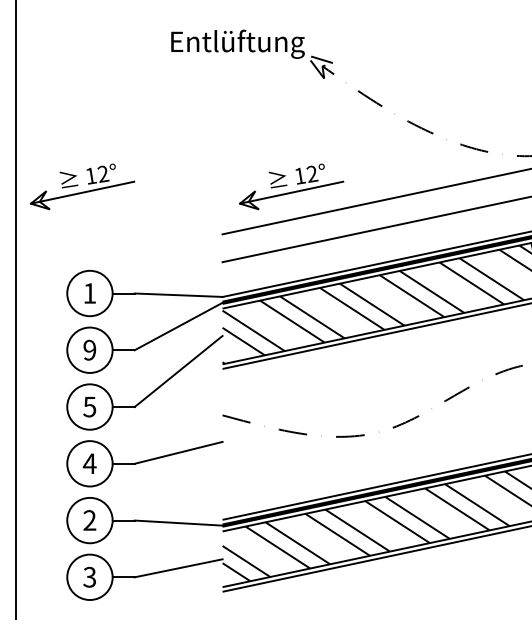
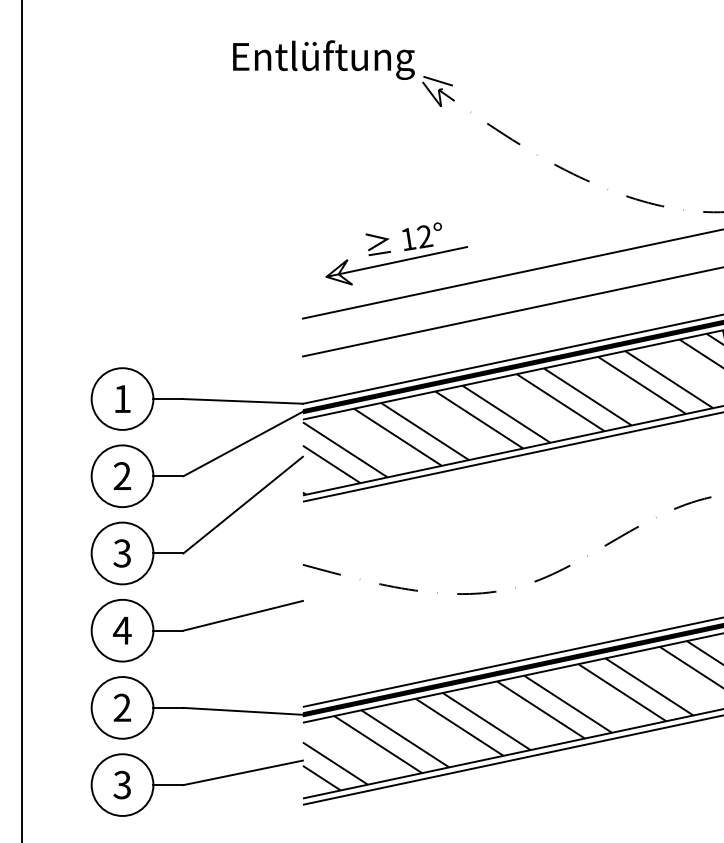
part: (82, 186) -> (112, 253), removed
text: (89, 350) -> (121, 476), 9 -> 2
text: (90, 406) -> (123, 552), 5 -> 3

